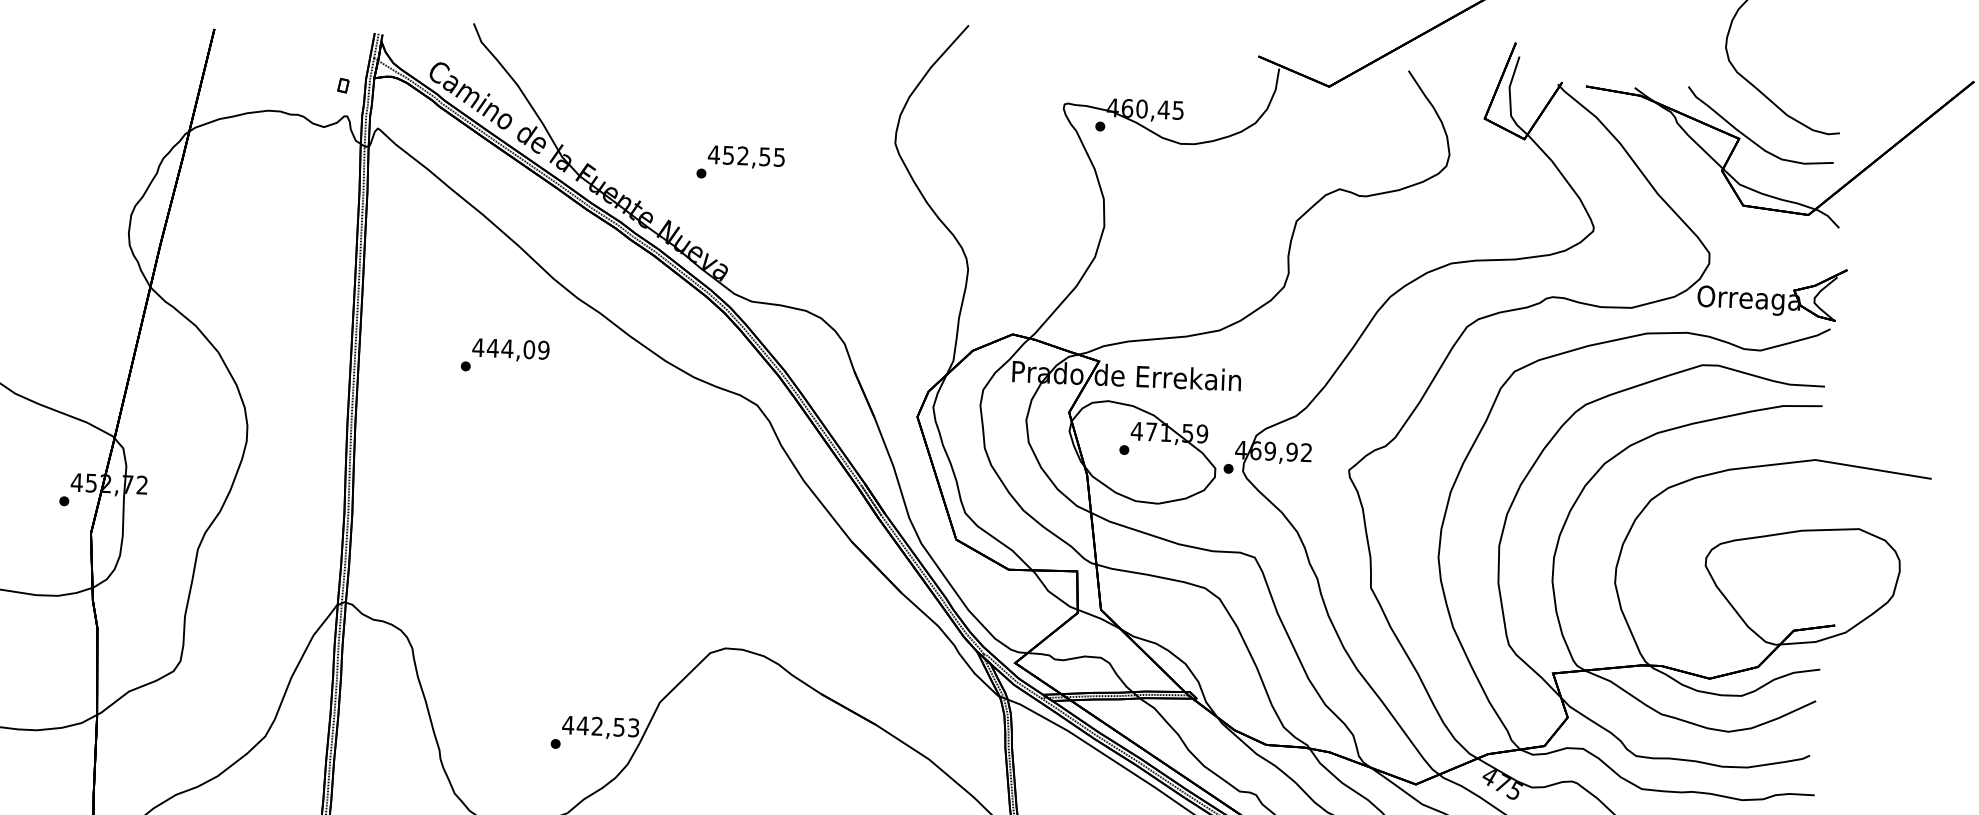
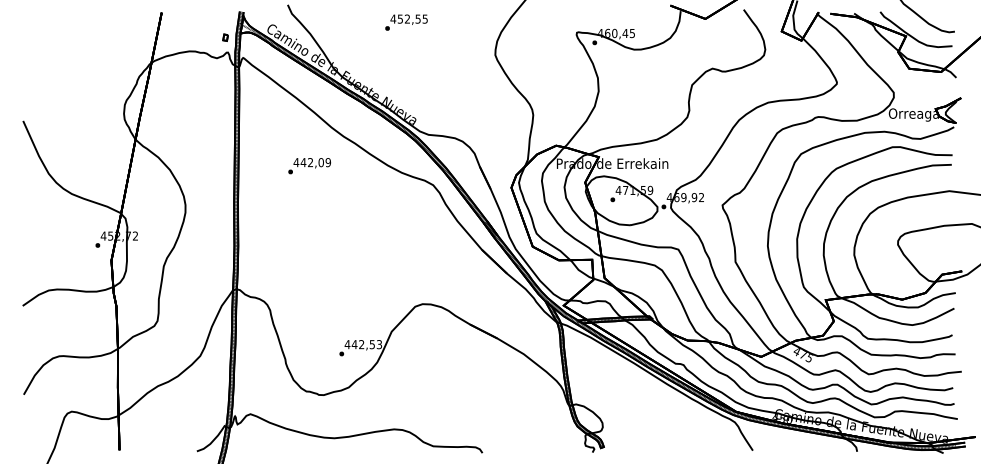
text: (740, 162) -> (406, 22), moved
text: (507, 348) -> (310, 162), 444,09 -> 442,09

